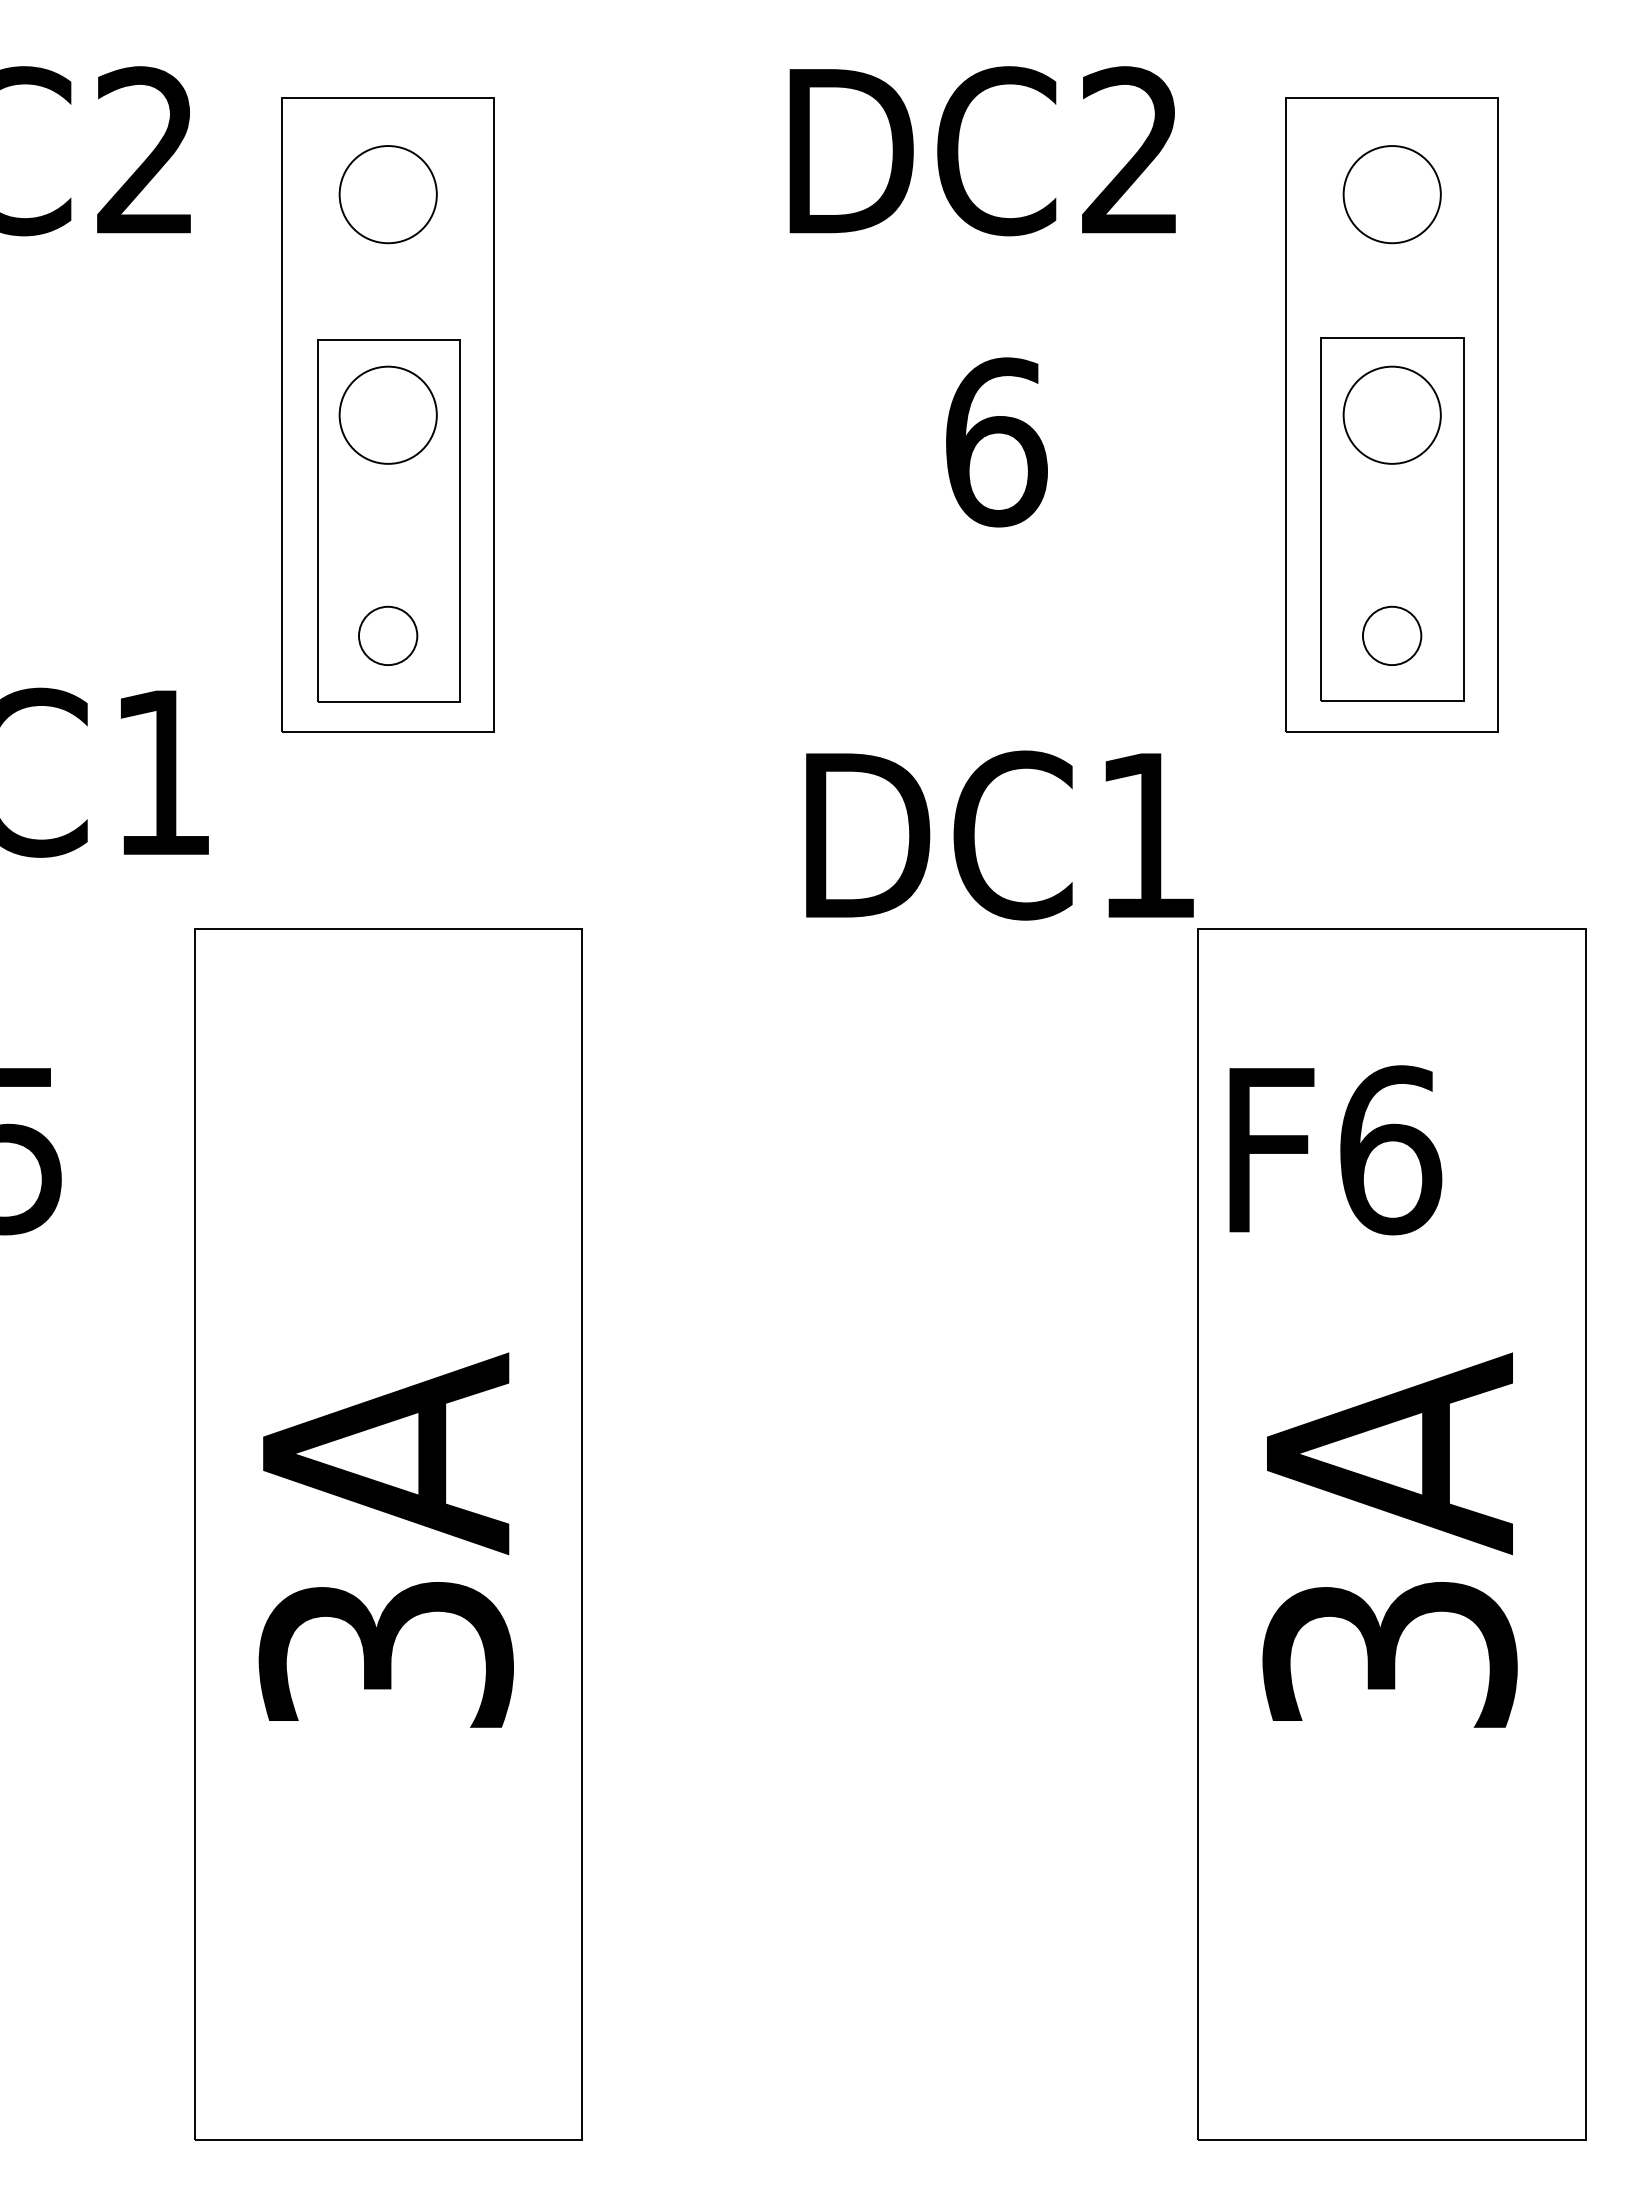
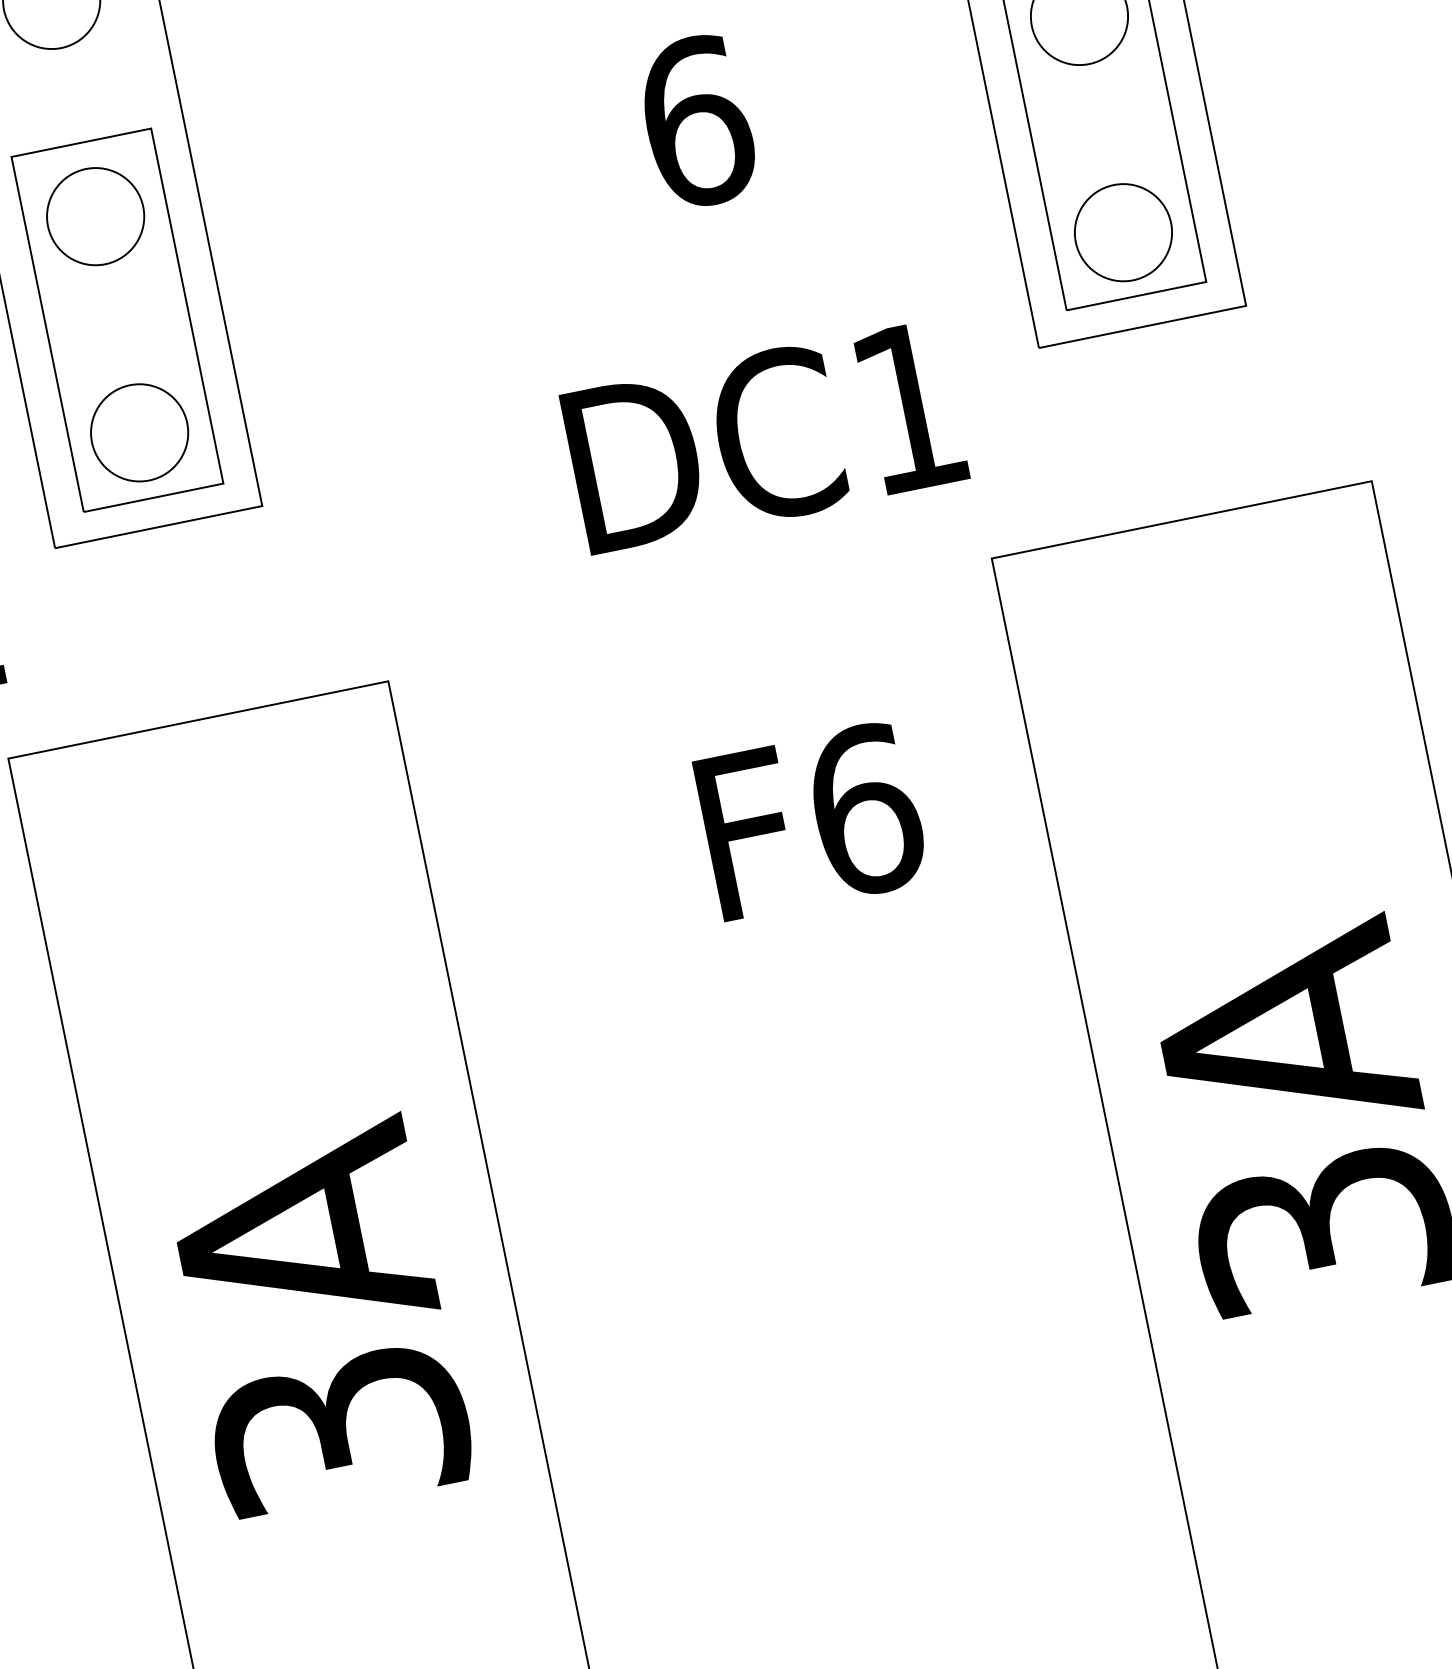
part: (387, 635) -> (138, 432), size x1.67
part: (1391, 635) -> (1122, 232), size x1.67
text: (999, 835) -> (764, 436), moved
text: (1335, 1150) -> (811, 821), moved

